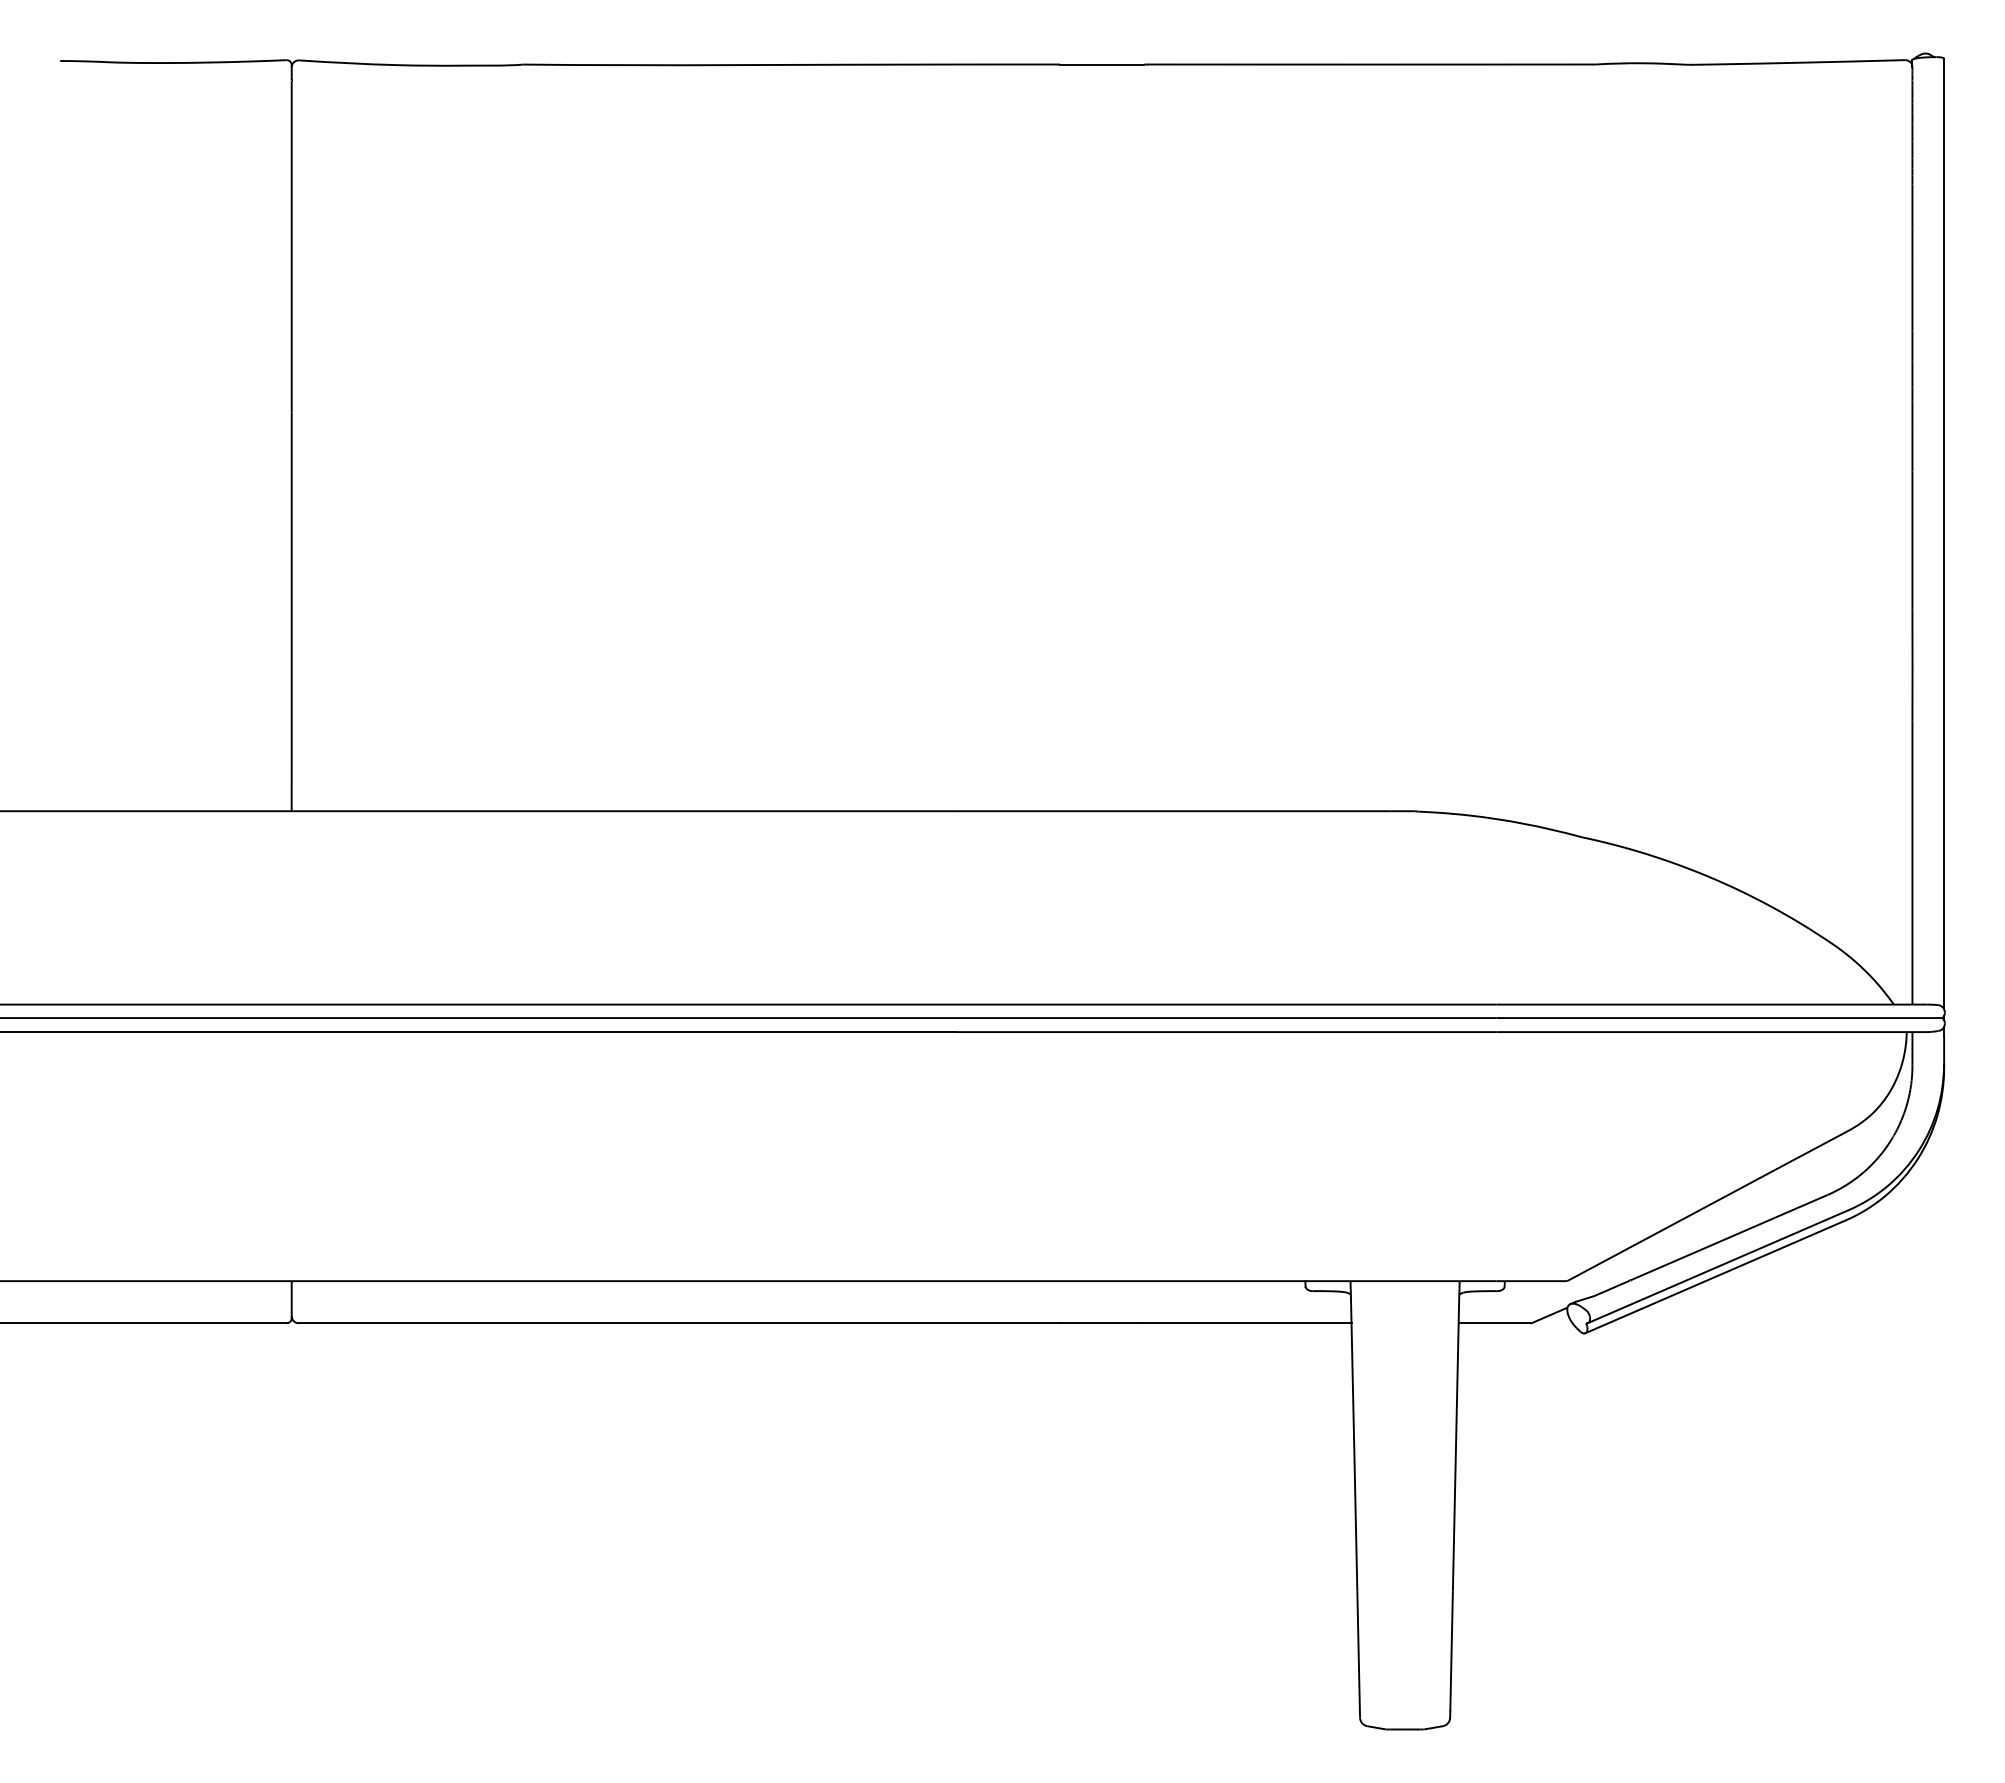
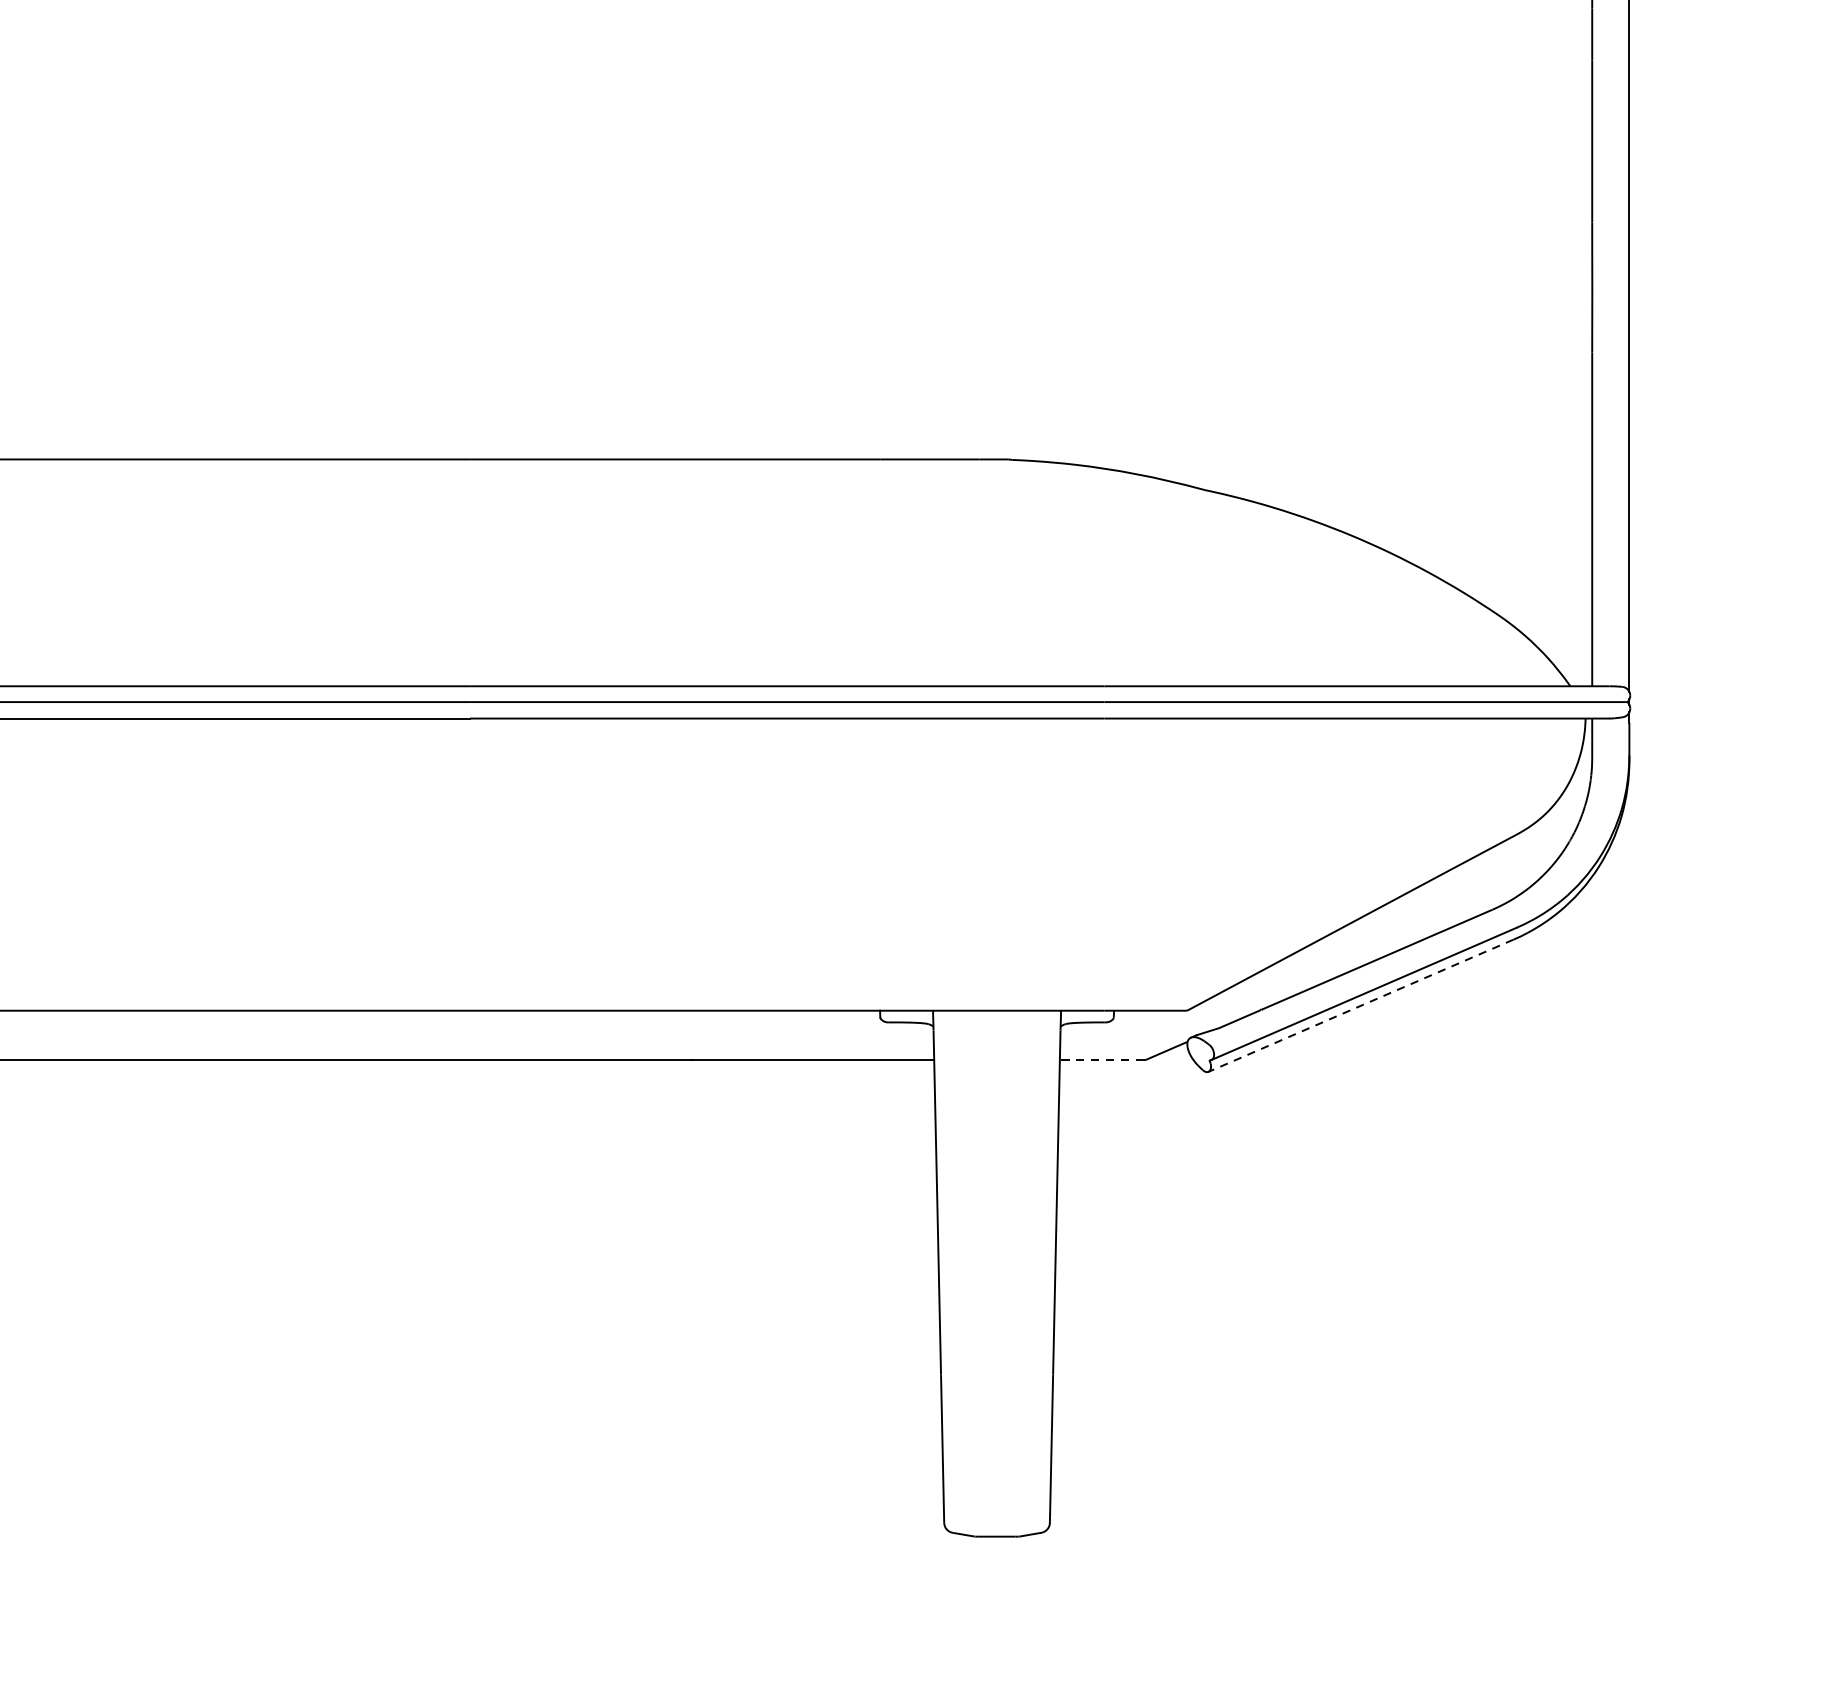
line: (1715, 1276) -> (1361, 1005), solid -> dashed
line: (1494, 1323) -> (1101, 1060), solid -> dashed

